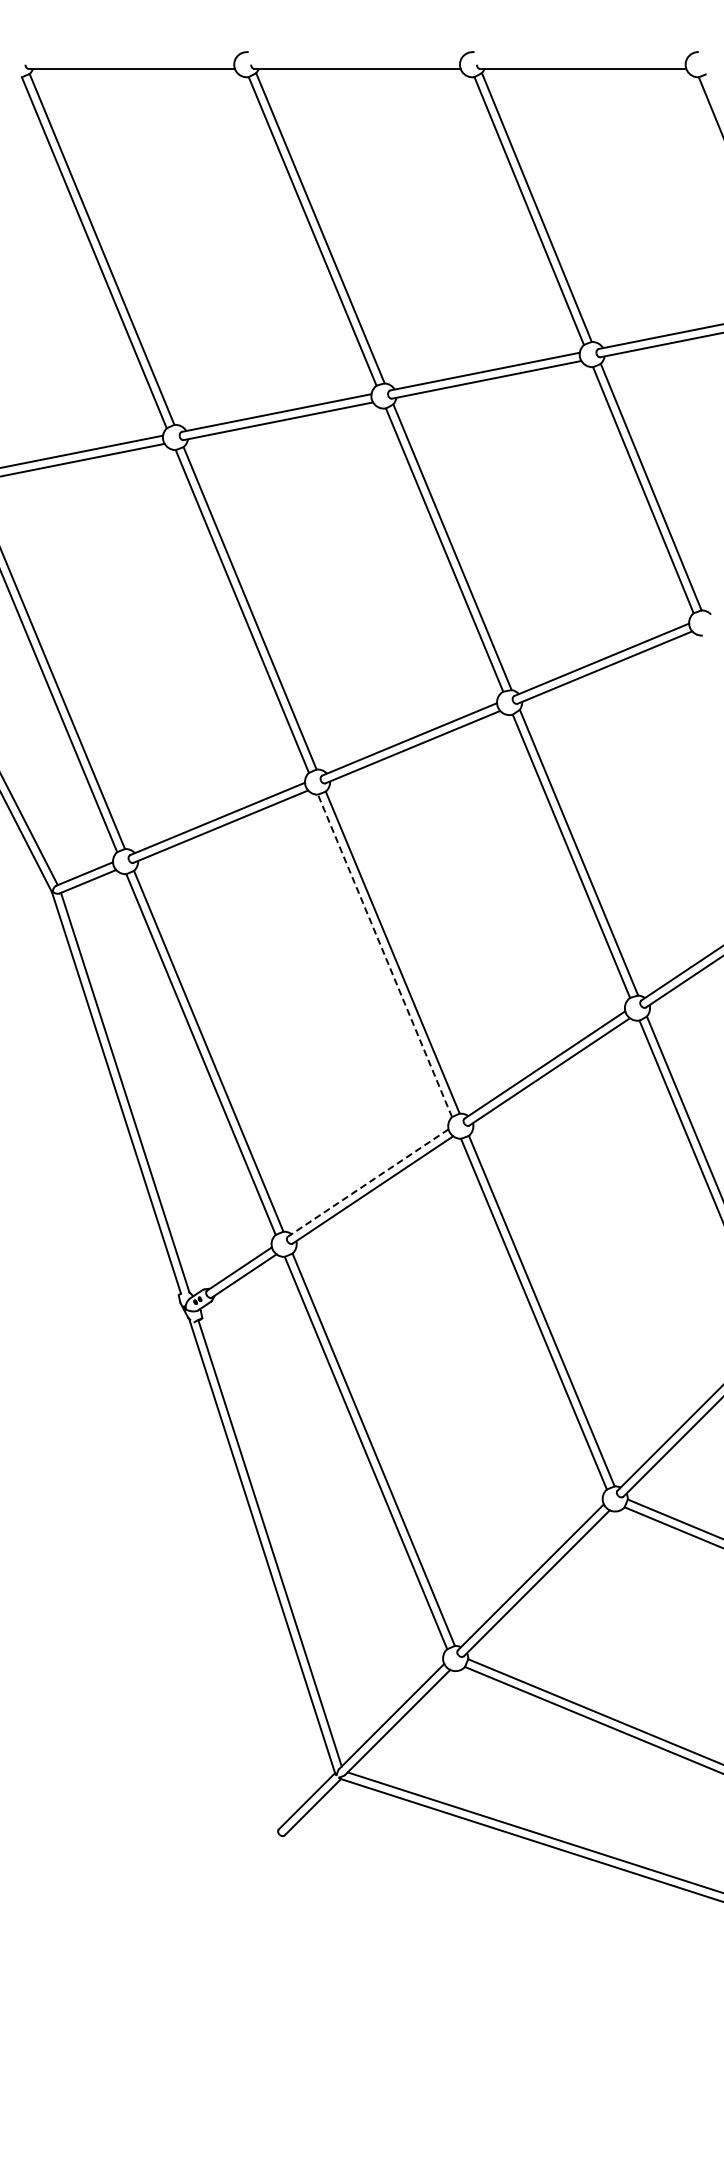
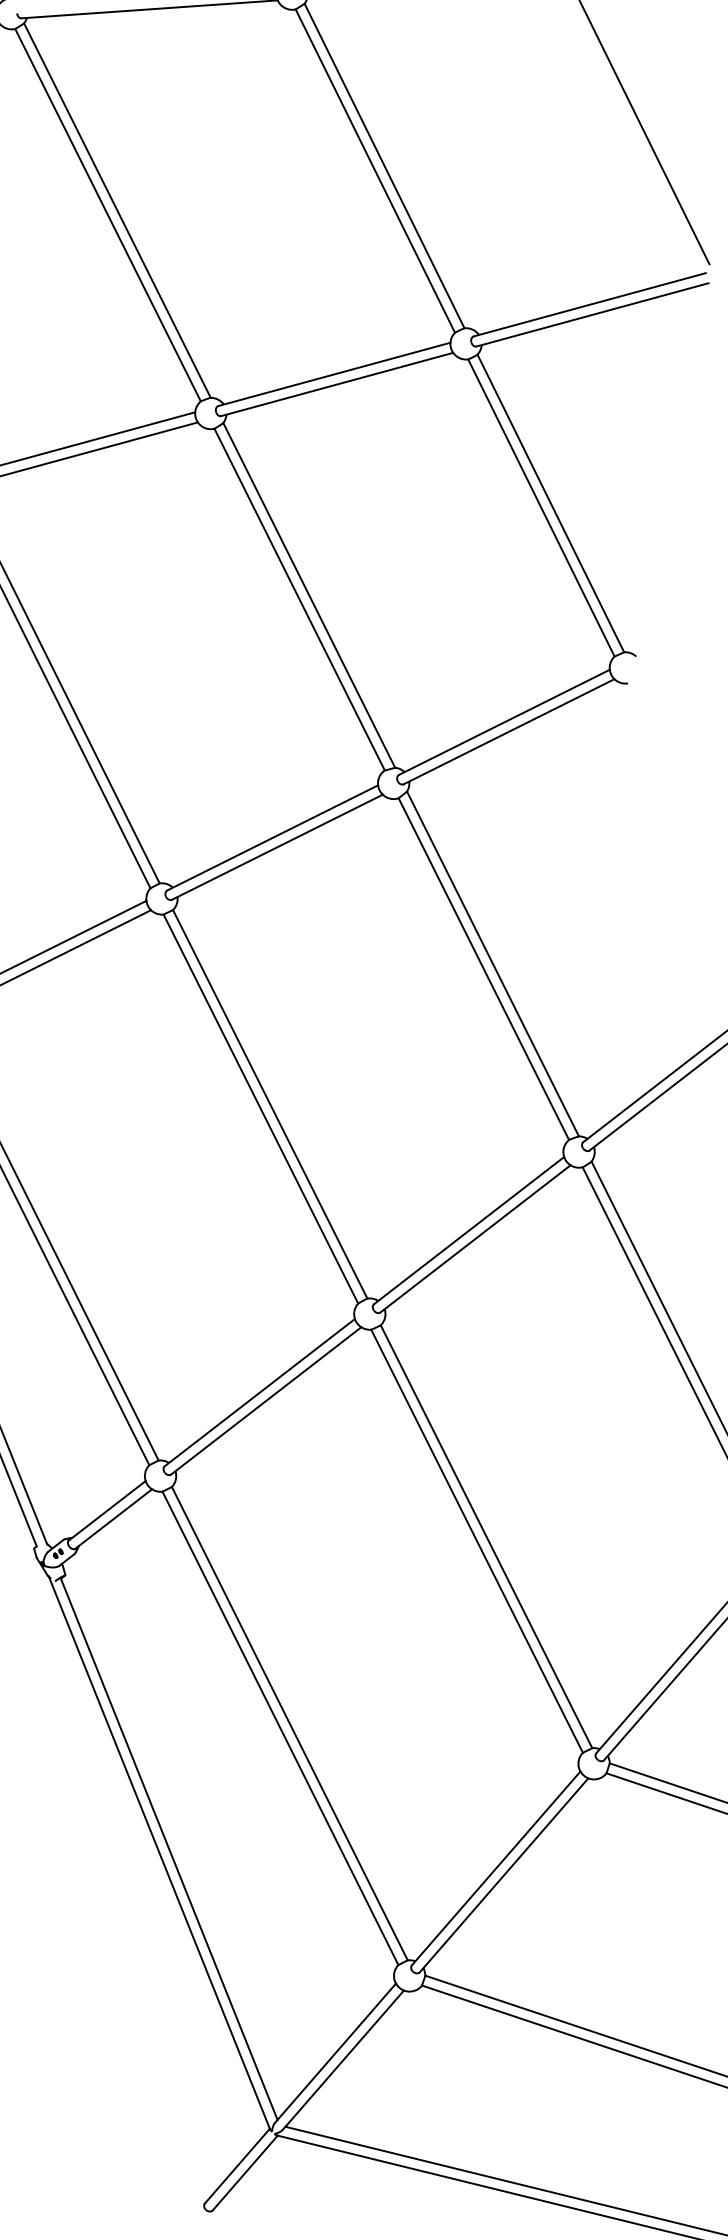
line: (385, 955) -> (261, 1108), dashed -> solid
line: (368, 1182) -> (260, 1392), dashed -> solid

